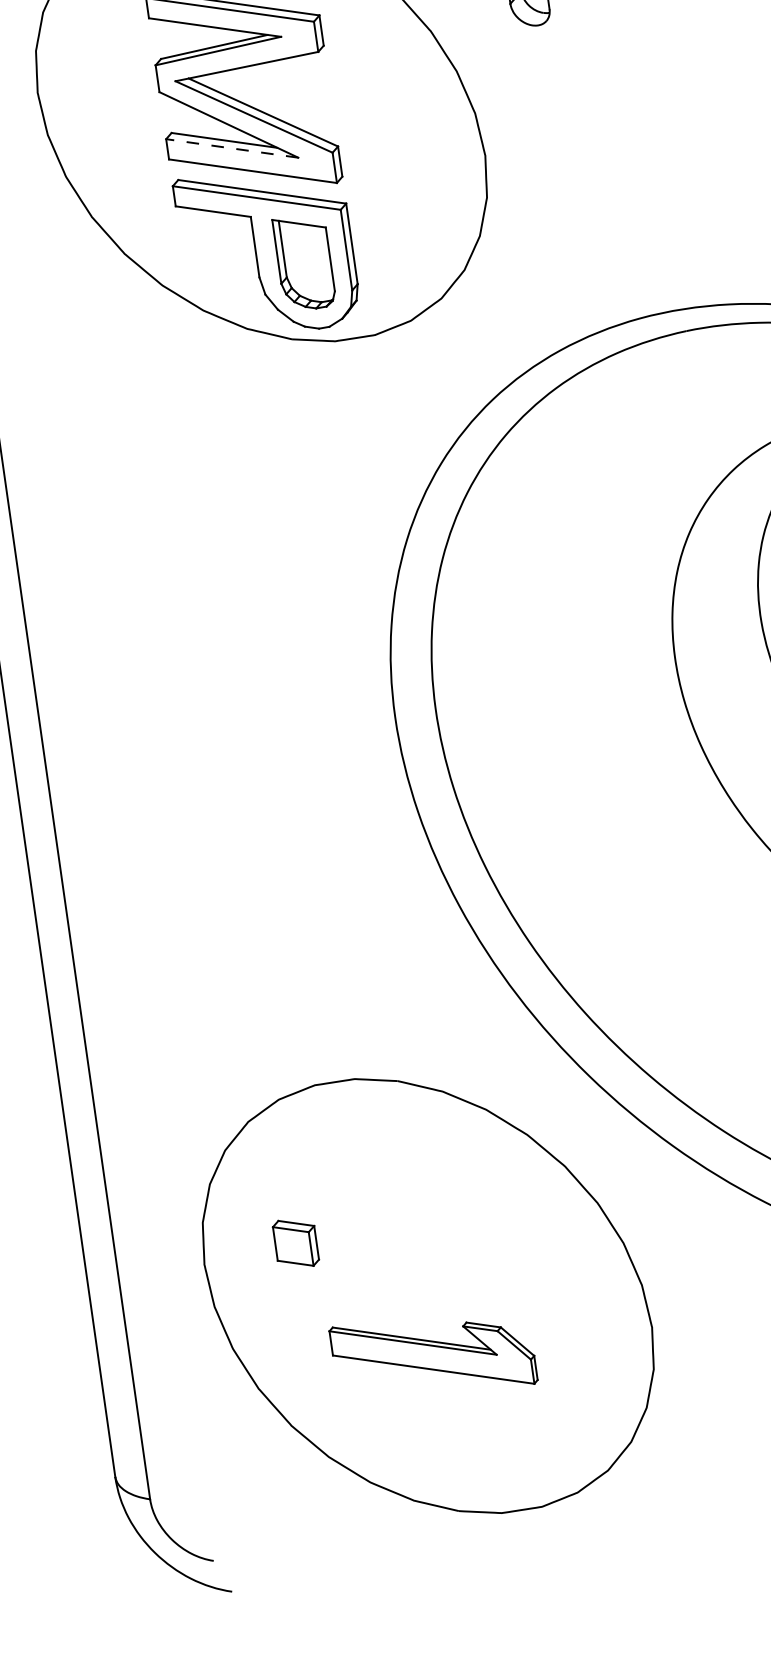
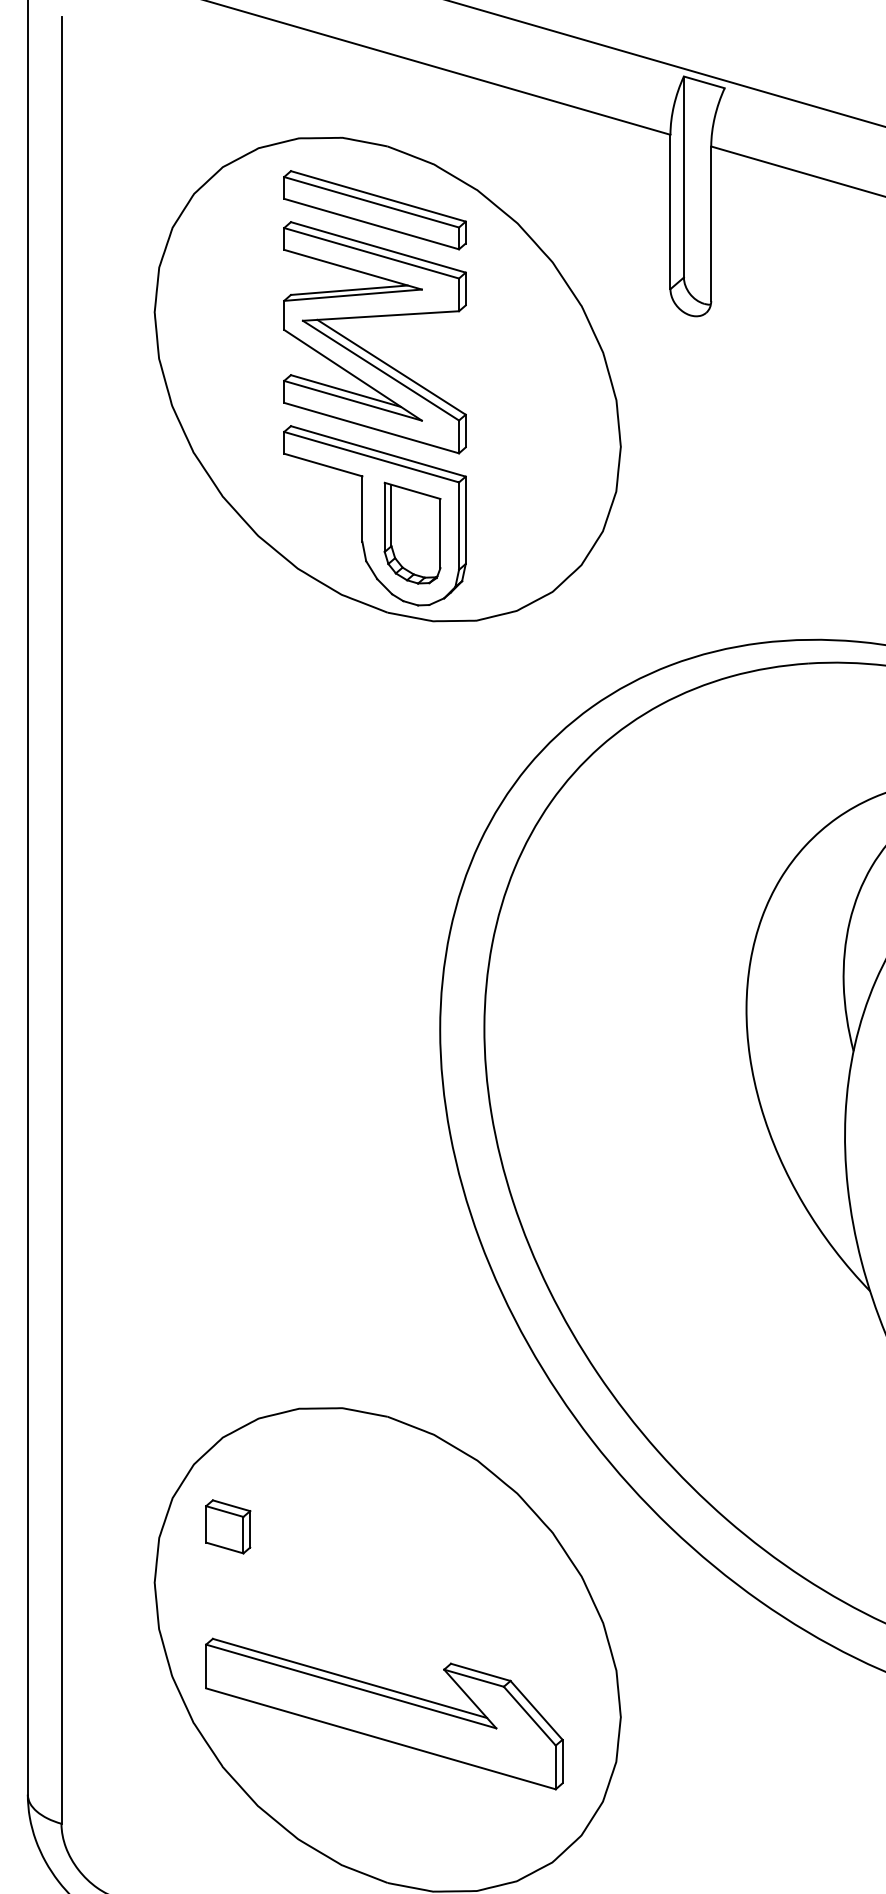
line: (232, 148) -> (353, 400), dashed -> solid
part: (296, 1242) -> (228, 1526), moved
part: (433, 1355) -> (384, 1713), size x1.67

